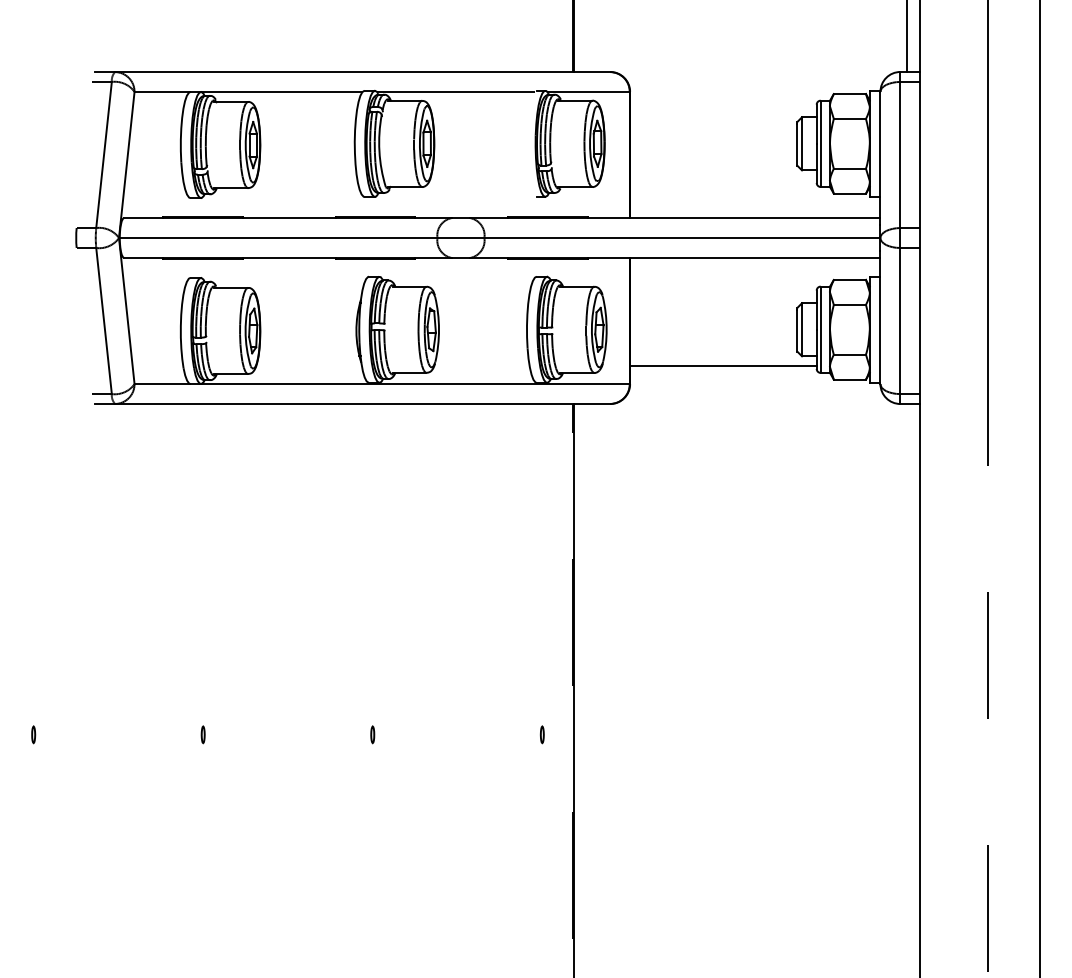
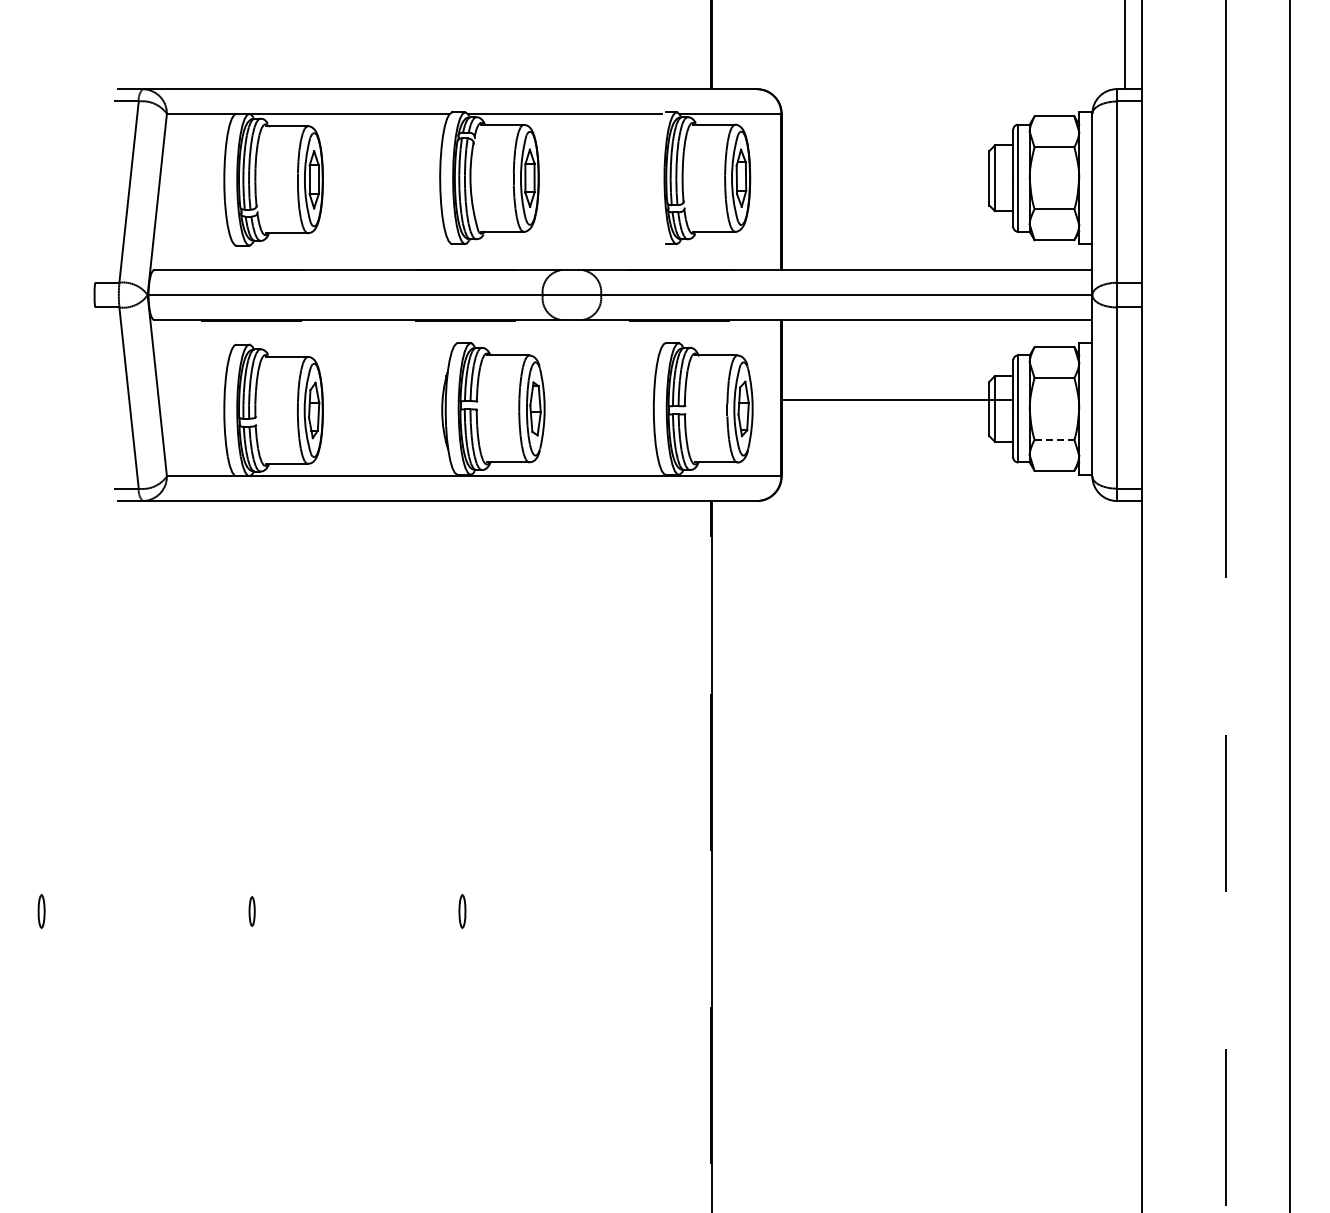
line: (849, 354) -> (1054, 439), solid -> dashed
line: (723, 366) -> (897, 400), moved
part: (33, 734) -> (41, 911), size x1.6
part: (202, 734) -> (251, 911), size x1.4
part: (372, 734) -> (462, 911), size x1.6
part: (542, 734) -> (672, 911), removed

